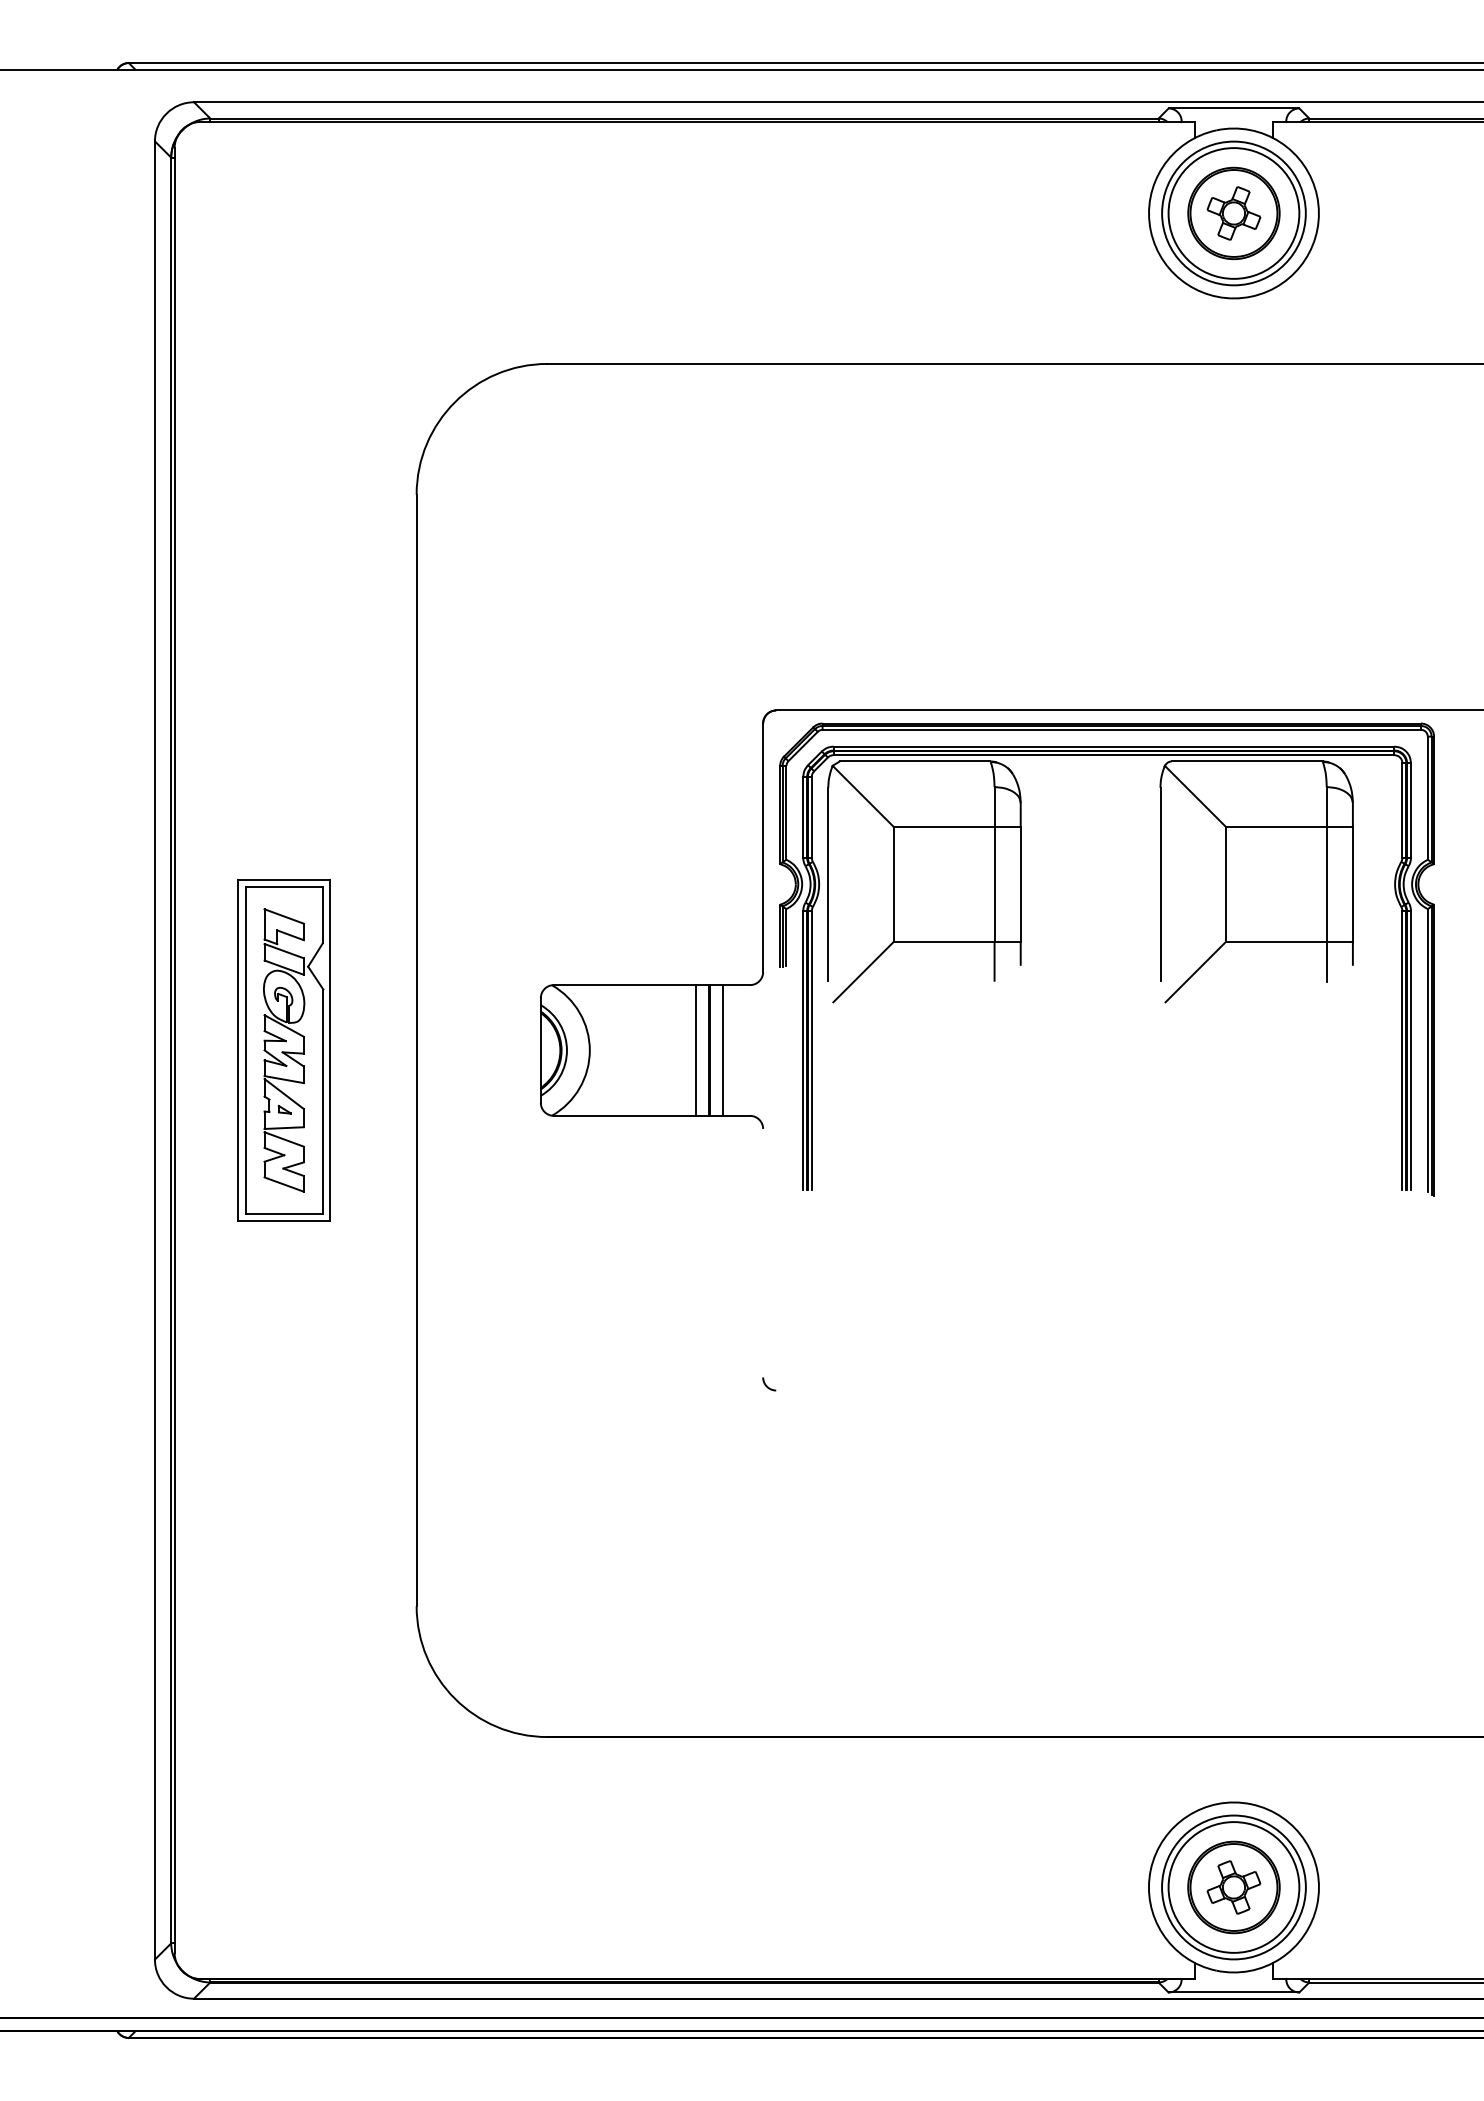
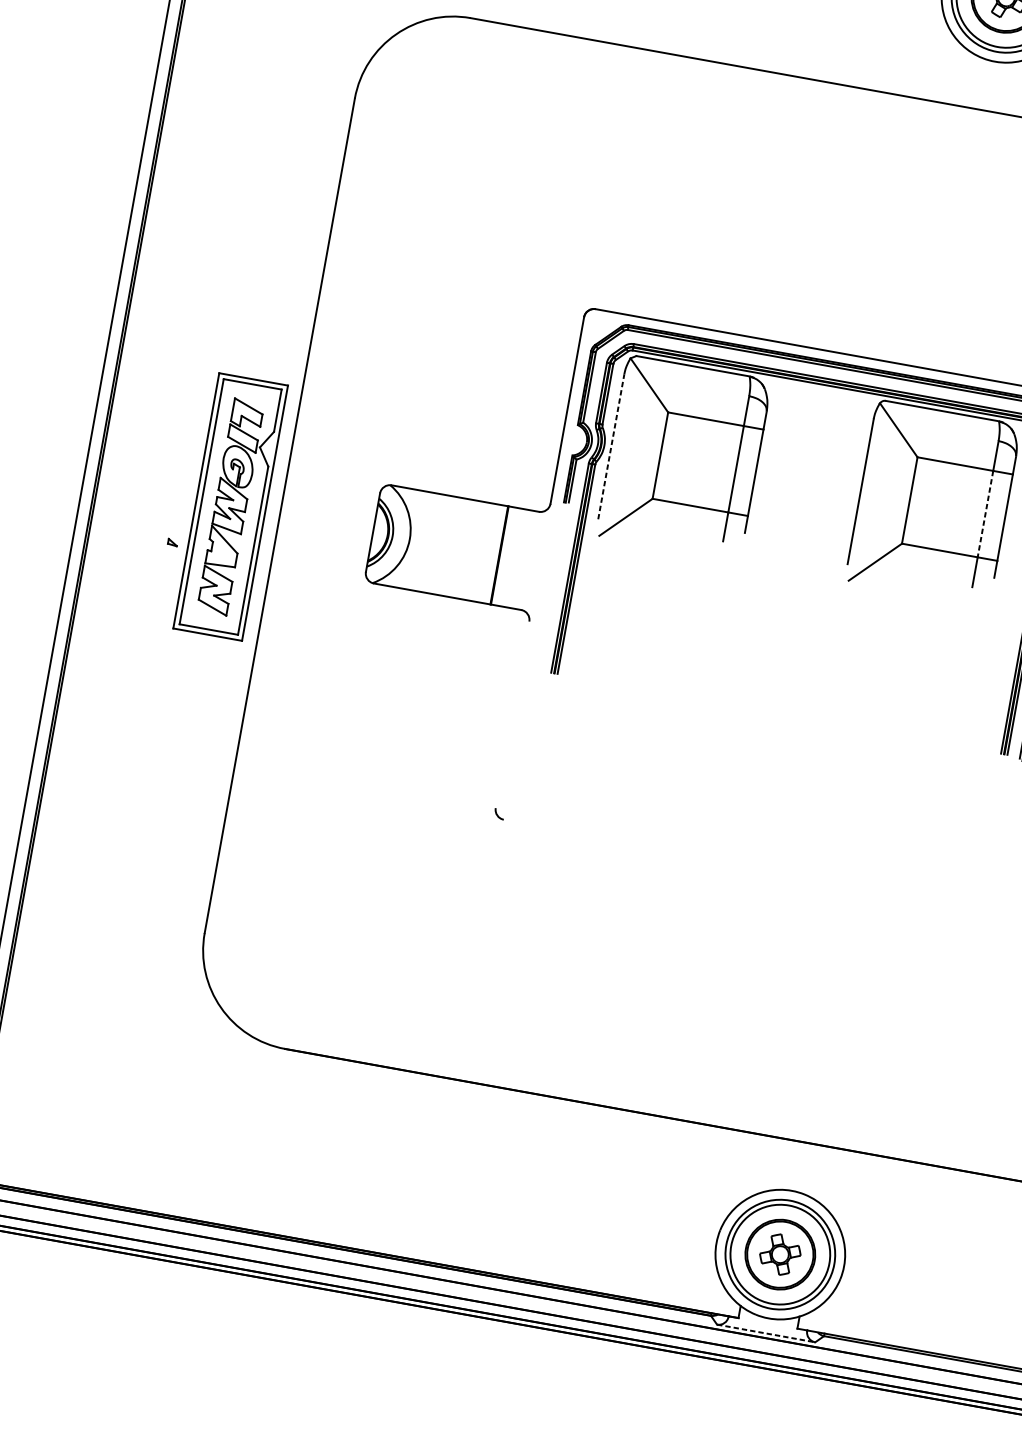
line: (828, 884) -> (611, 446), solid -> dashed
line: (1326, 884) -> (985, 514), solid -> dashed
part: (283, 1050) -> (230, 506), moved
line: (696, 1050) -> (489, 553), removed
line: (722, 1050) -> (509, 557), removed
line: (1234, 1992) -> (766, 1333), solid -> dashed

